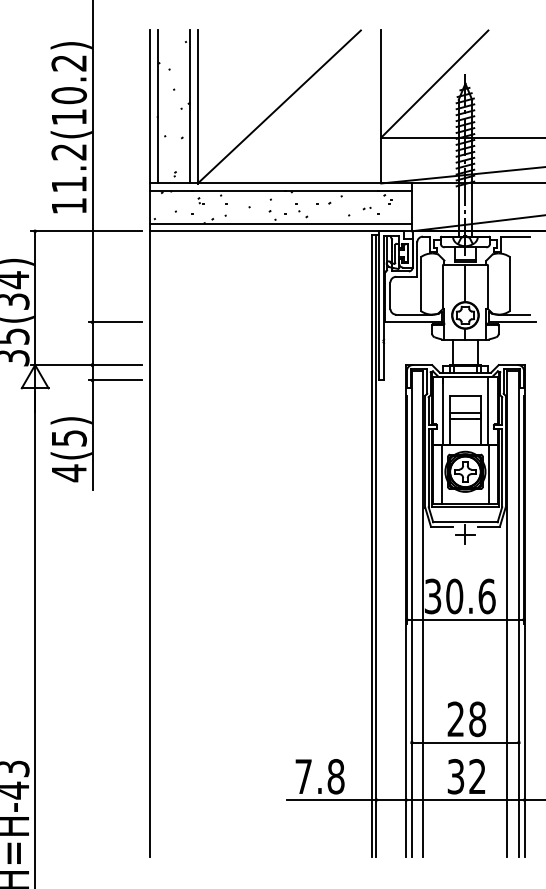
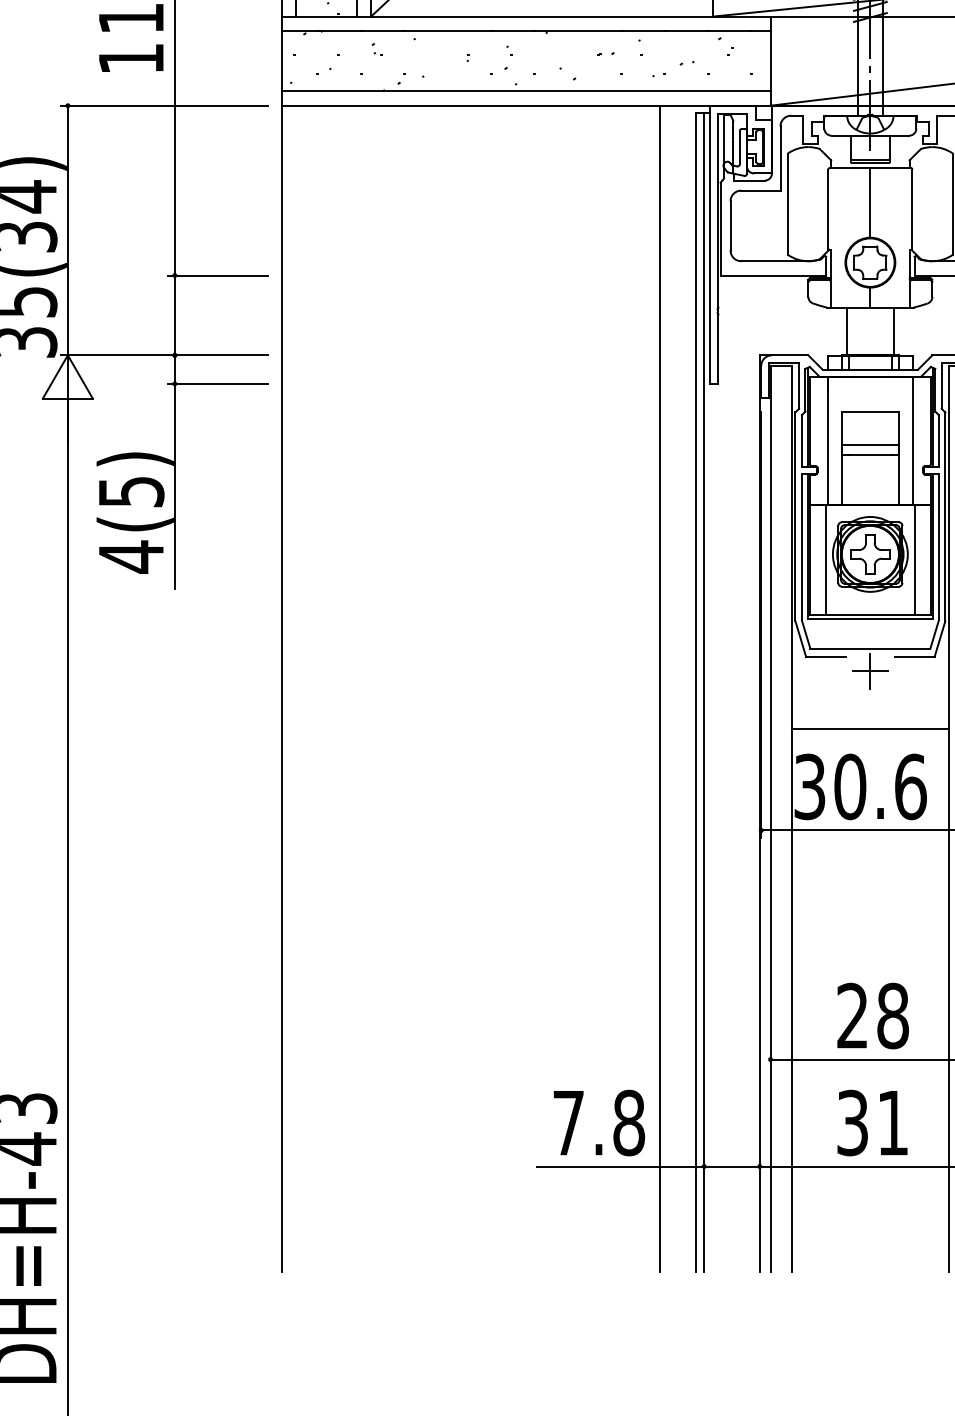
part: (323, 203) -> (605, 53), size x0.62
line: (352, 543) -> (659, 688), added
line: (465, 565) -> (870, 729), added
text: (477, 775) -> (892, 1120), 32 -> 31

